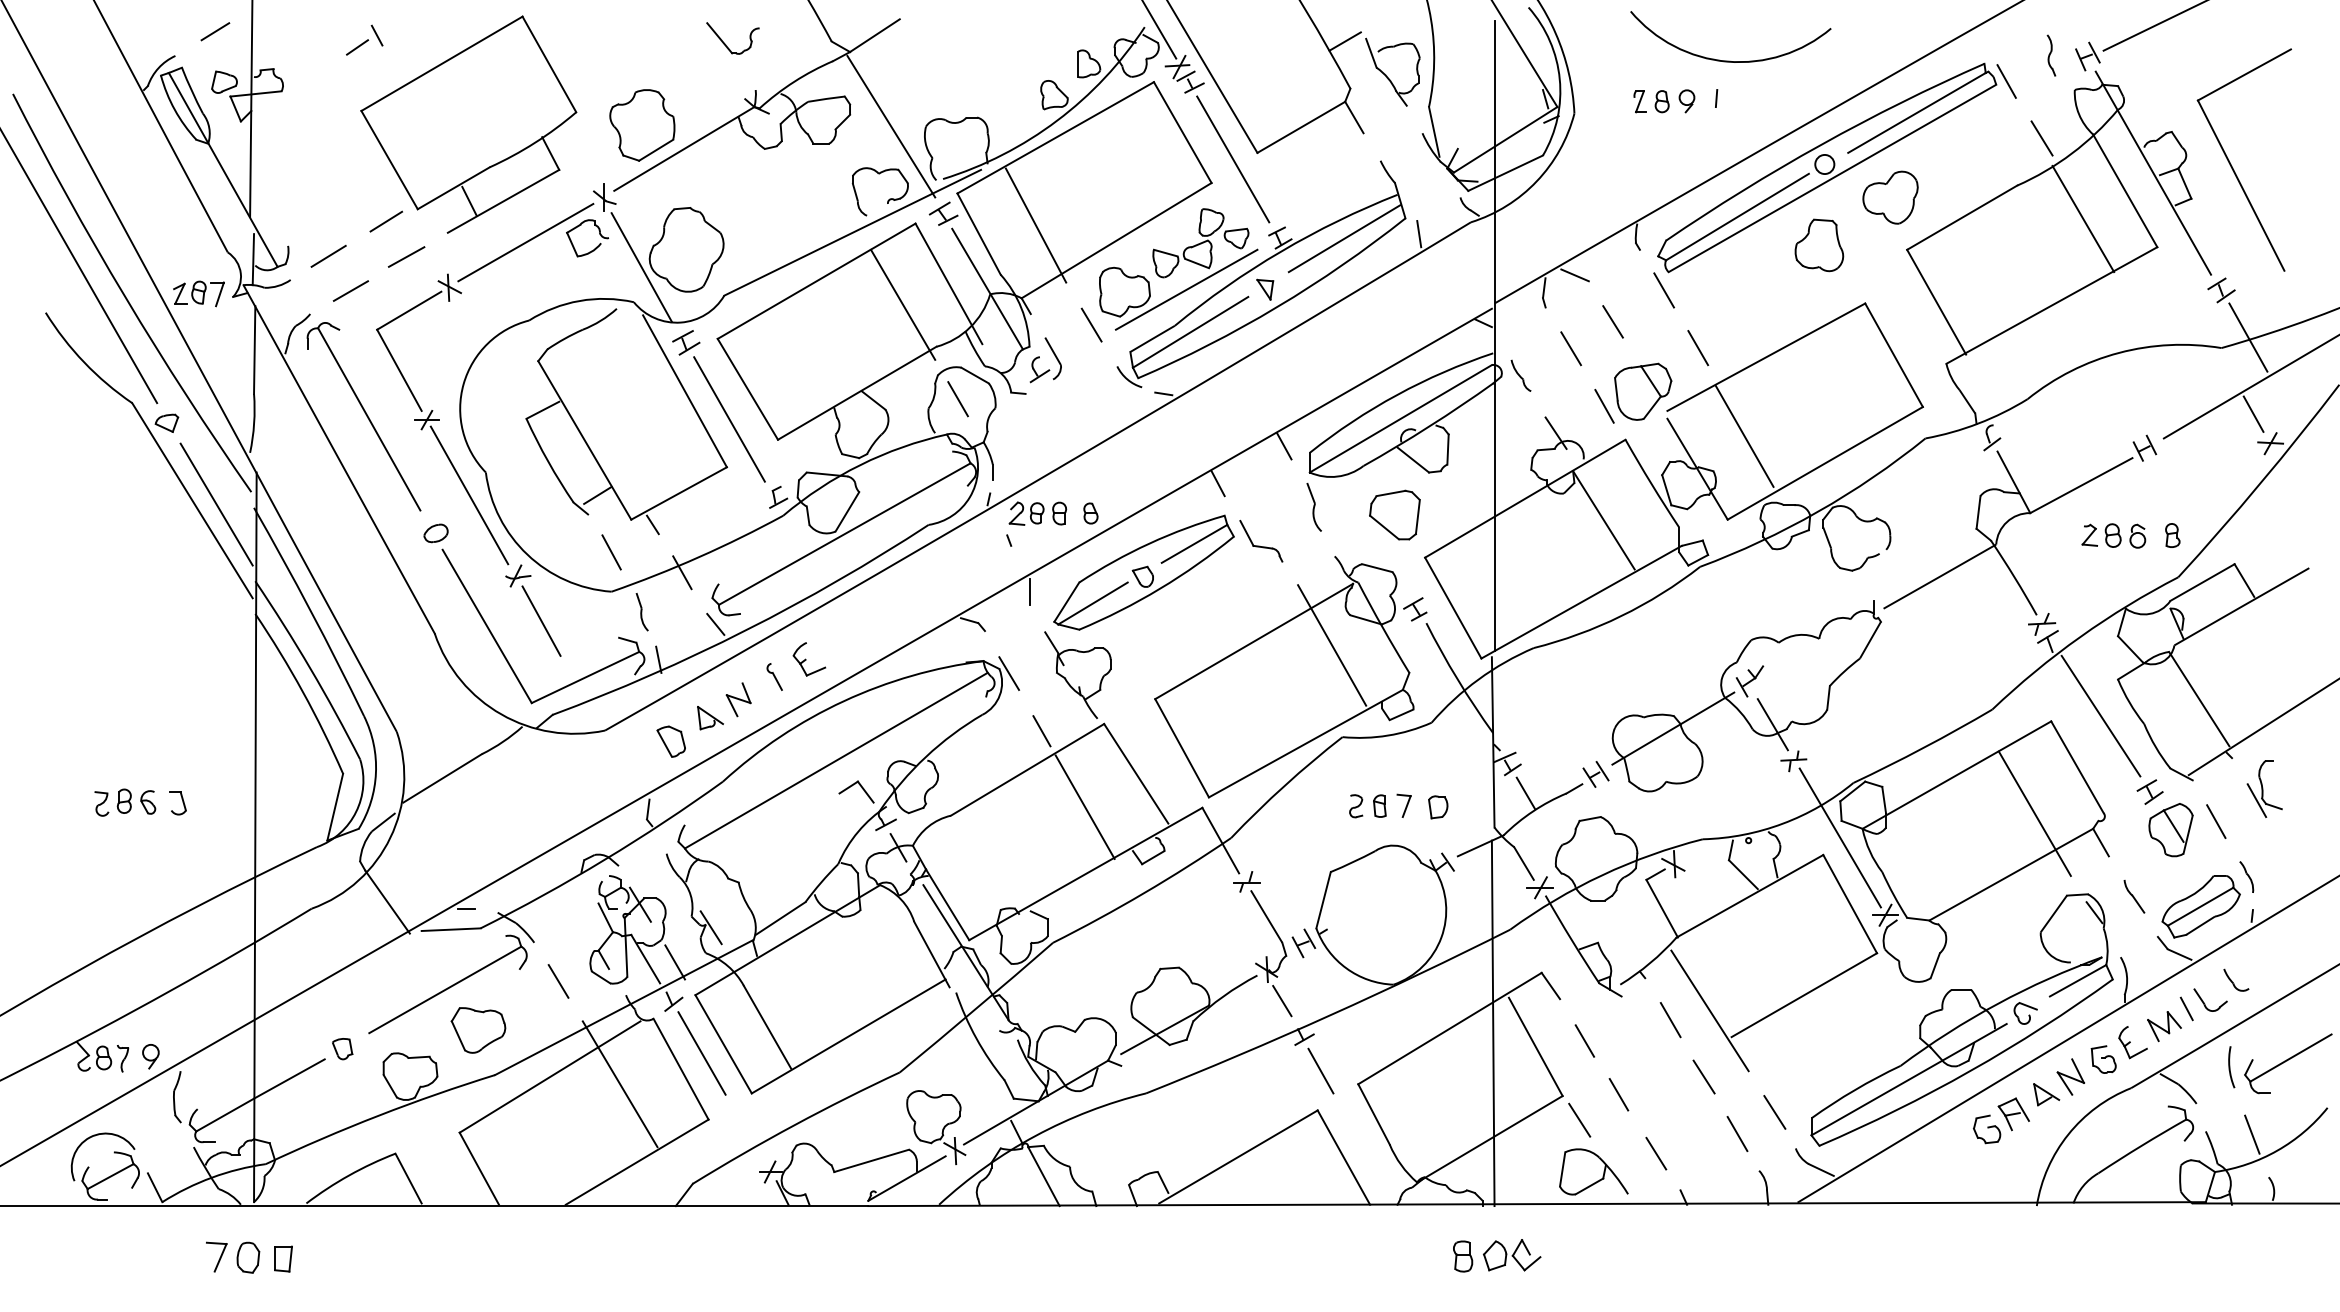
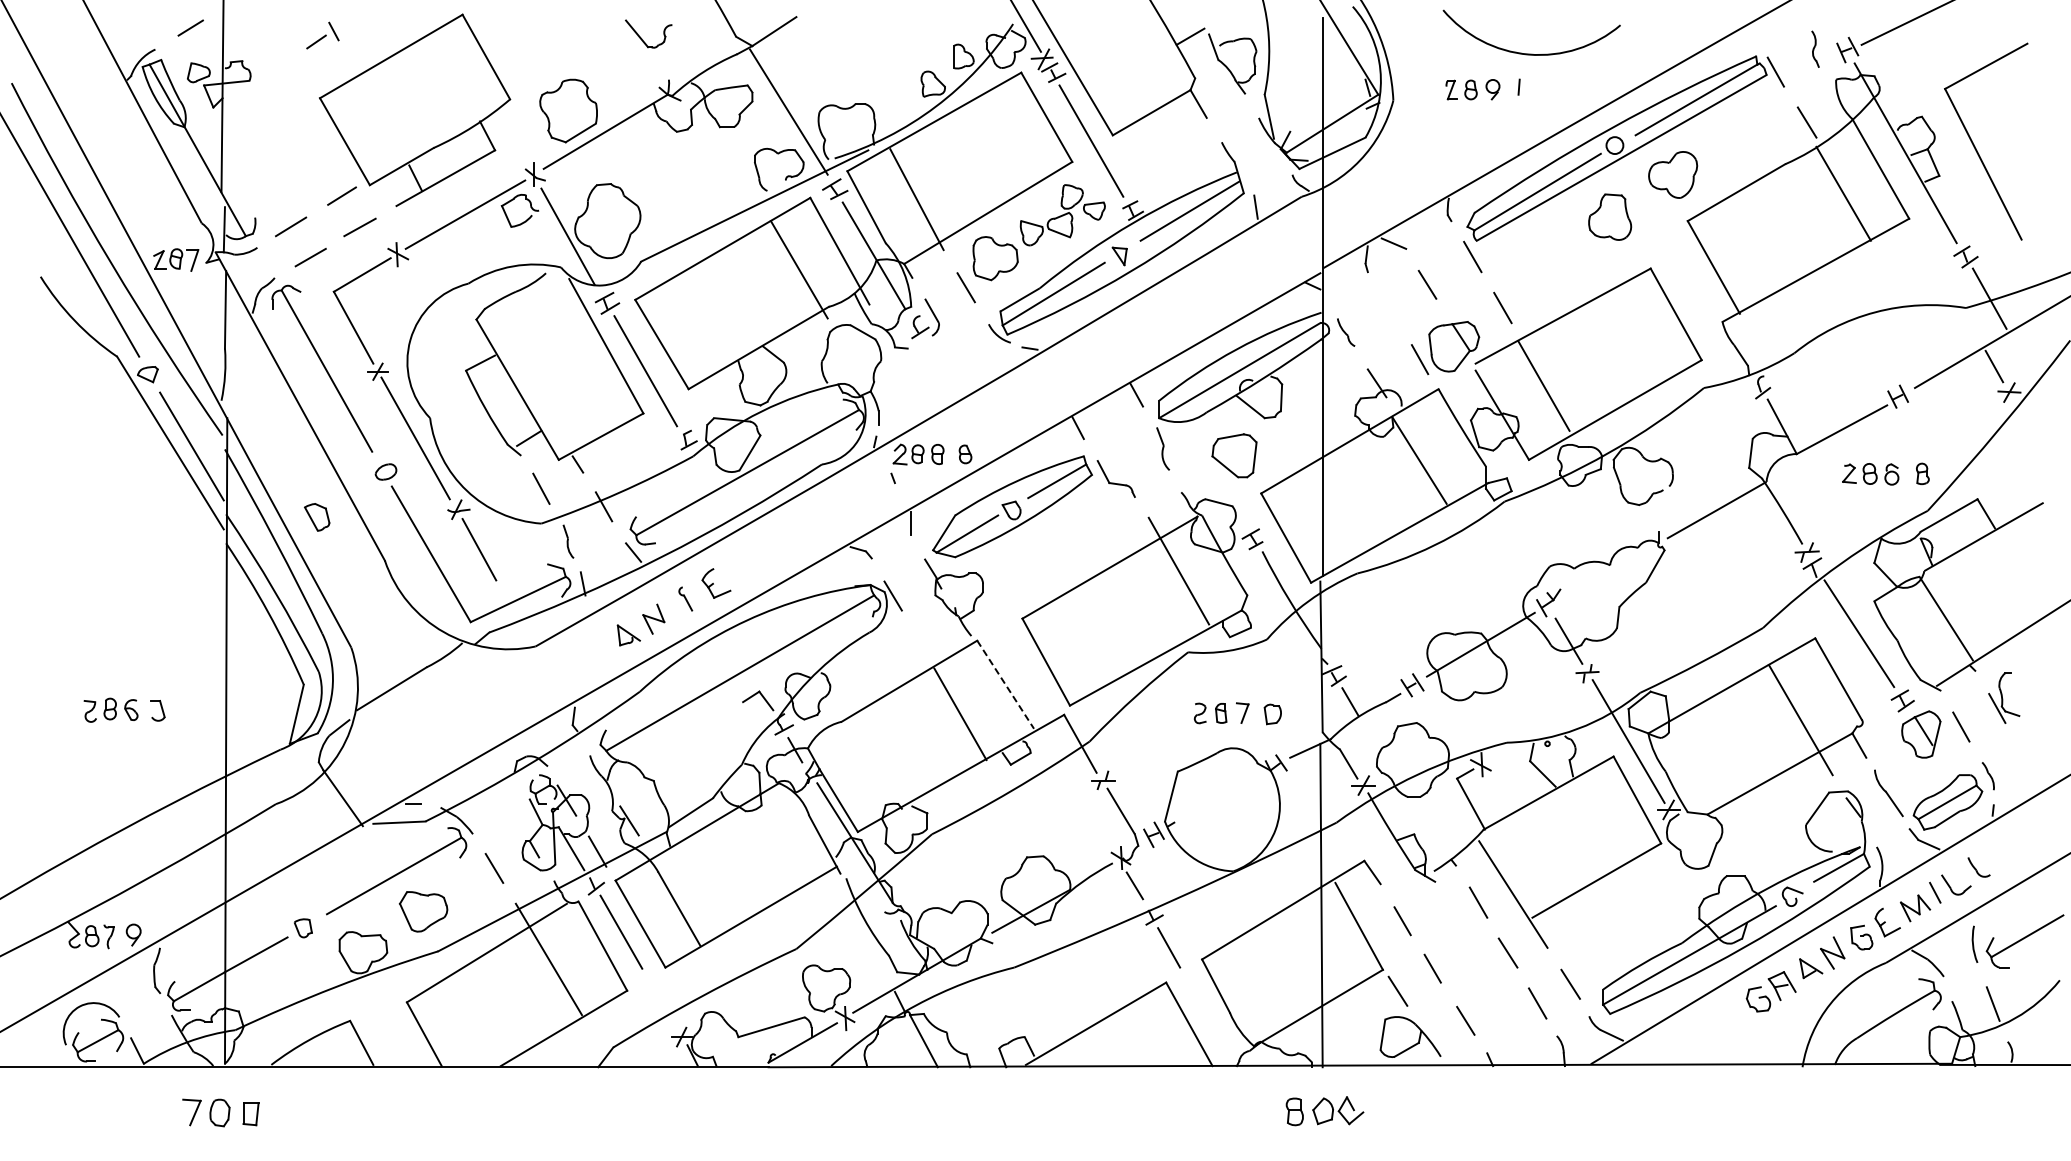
line: (1185, 289) -> (1049, 256), removed
line: (1571, 348) -> (1390, 308), removed
line: (957, 399) -> (847, 353), removed
line: (1041, 730) -> (921, 646), removed
part: (671, 741) -> (317, 517), moved
line: (1136, 774) -> (1005, 685), solid -> dashed
part: (2133, 896) -> (1888, 793), size x1.6

